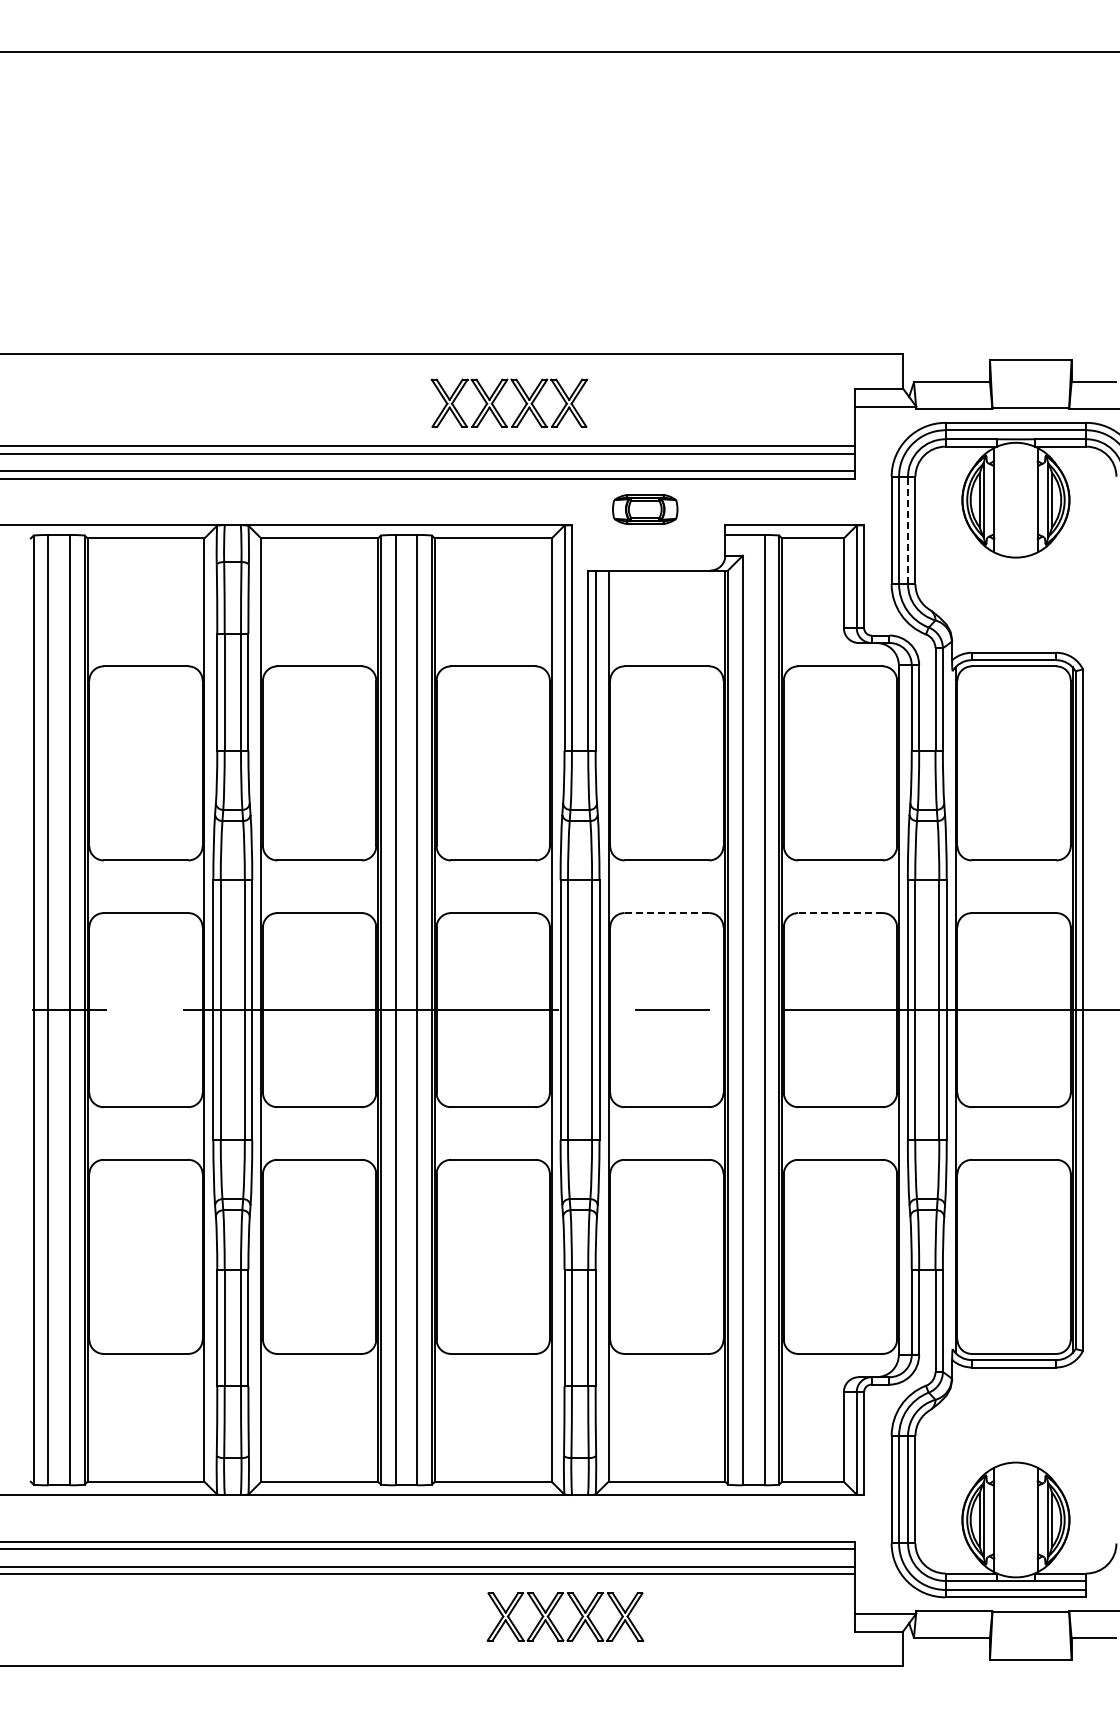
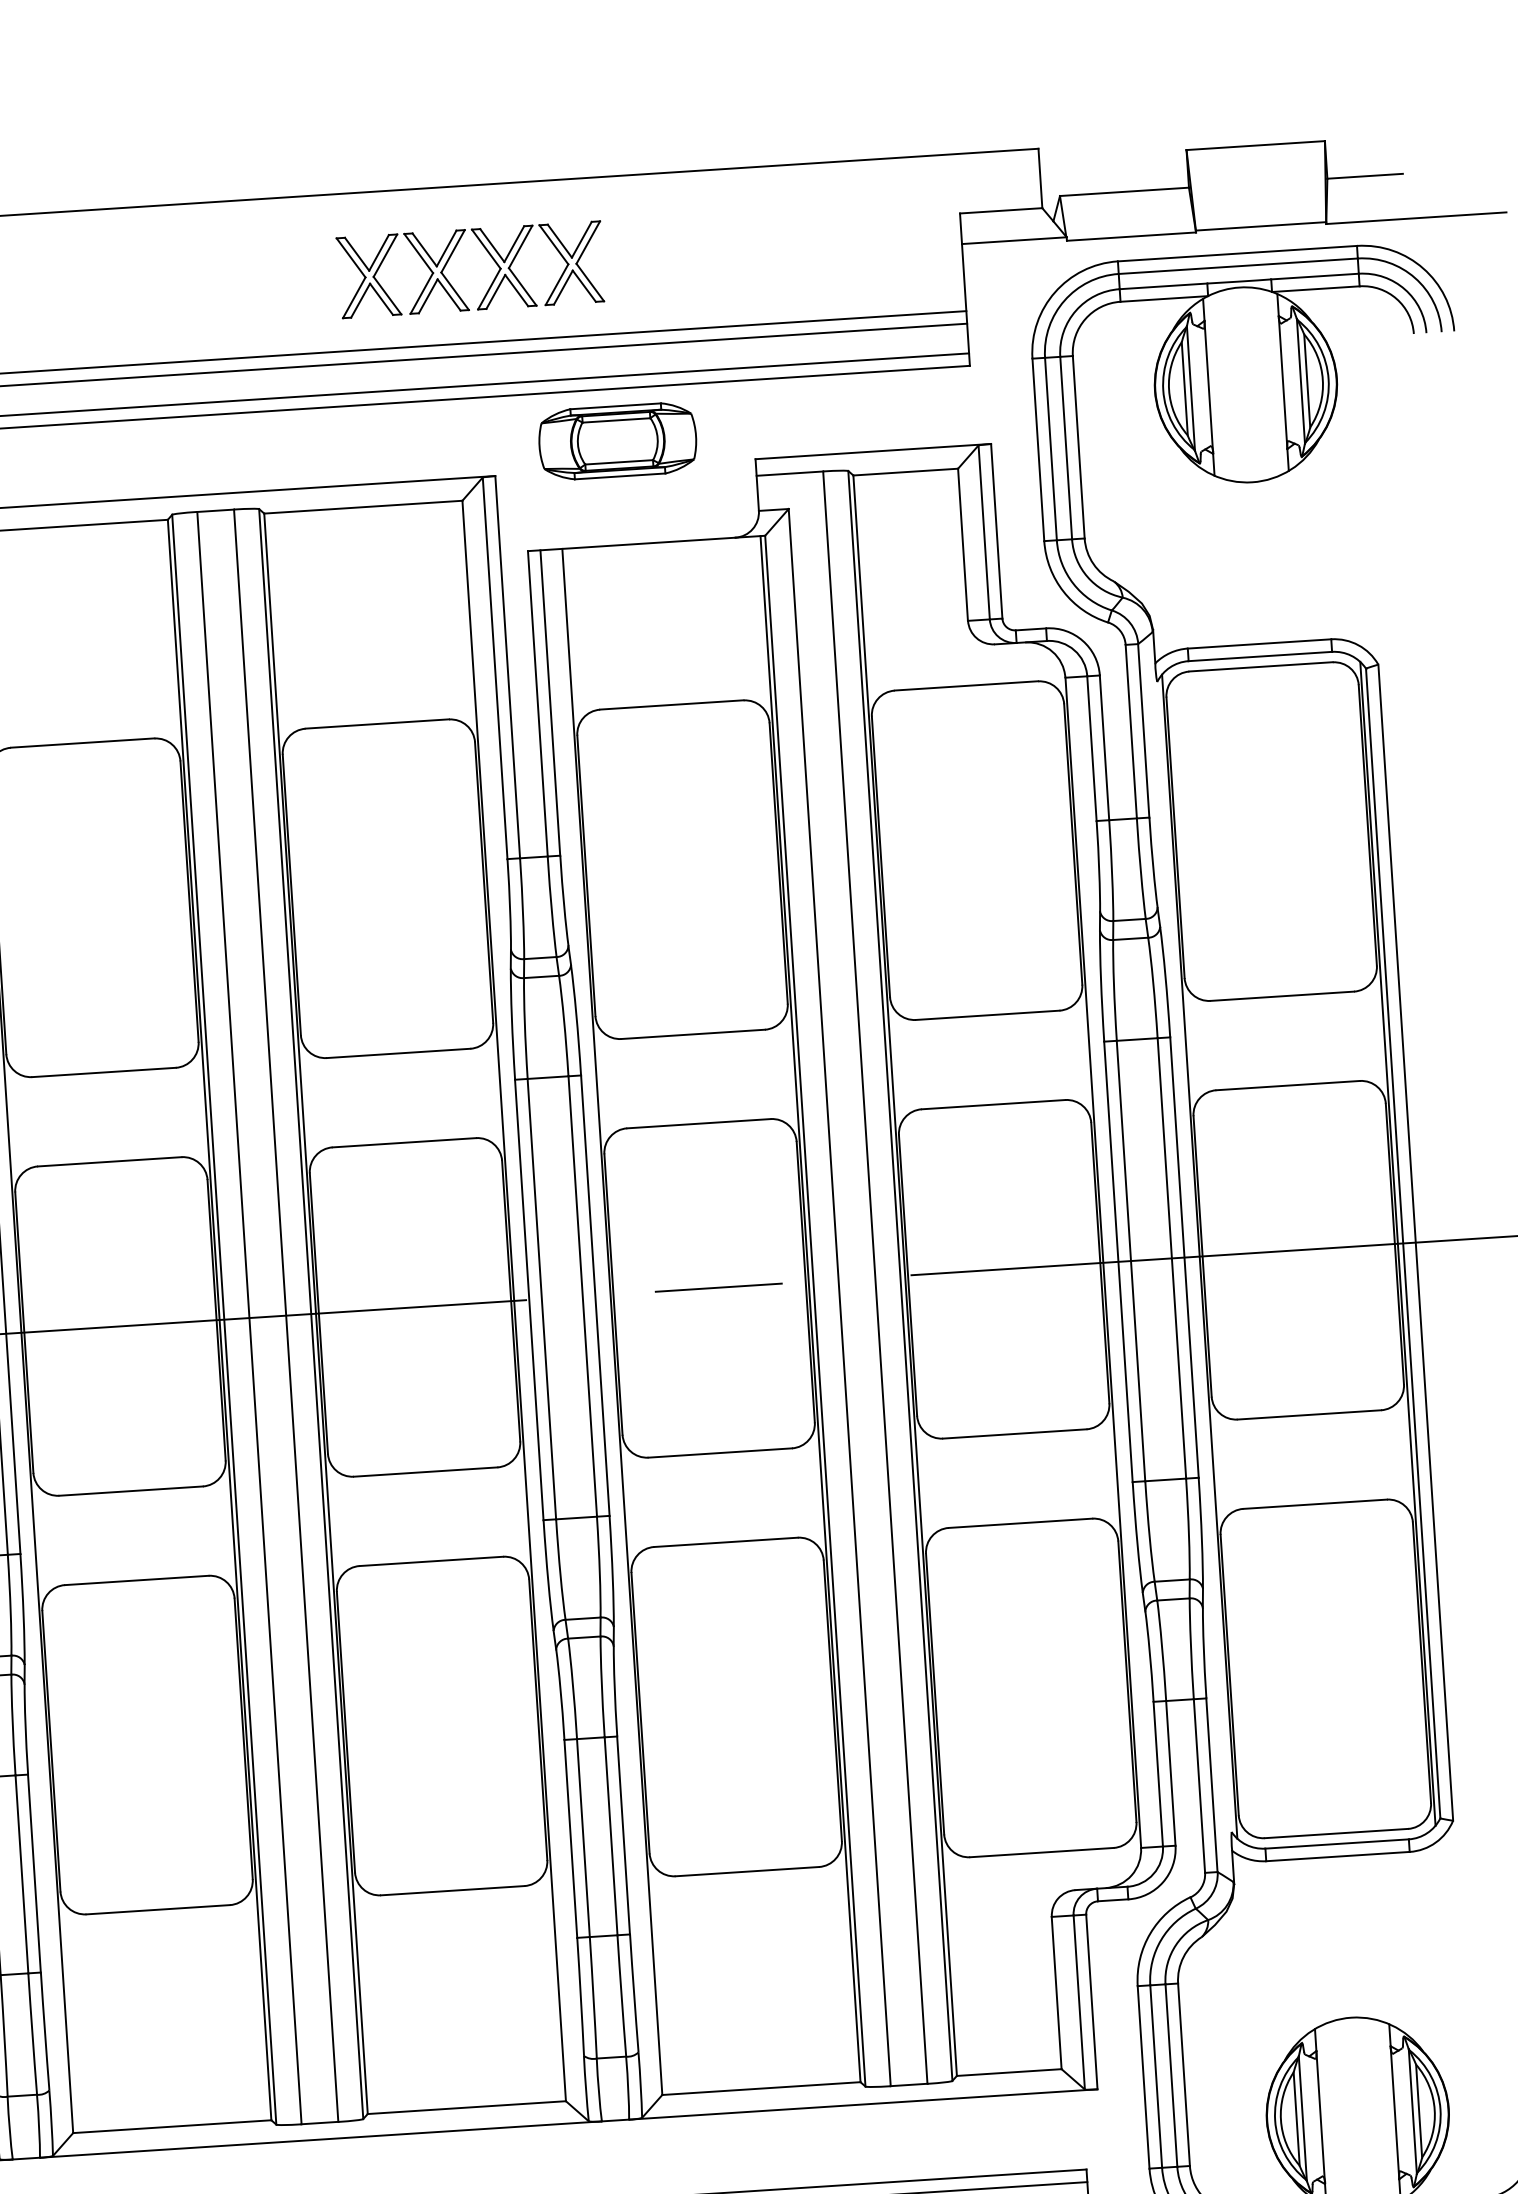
part: (519, 394) -> (487, 253), moved
part: (645, 509) -> (618, 441), size x1.43
line: (908, 530) -> (1066, 448), dashed -> solid
line: (666, 913) -> (698, 1124), dashed -> solid
line: (839, 913) -> (991, 1105), dashed -> solid

